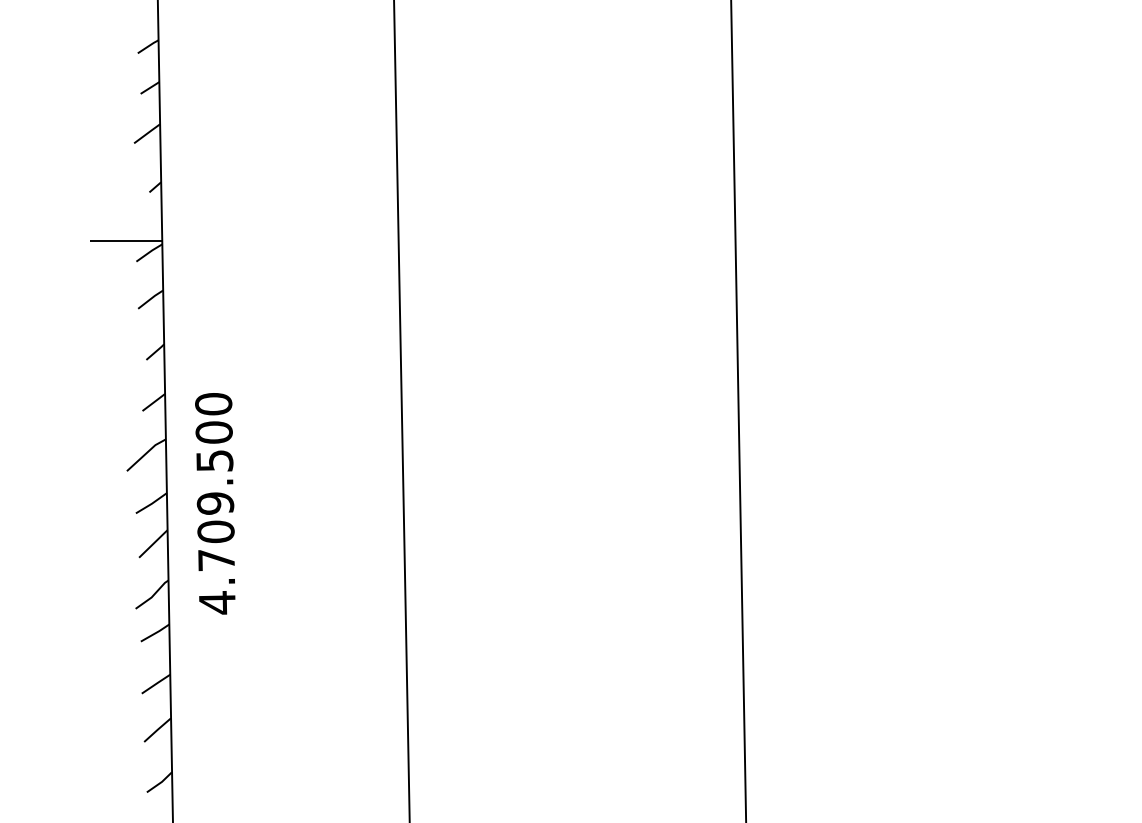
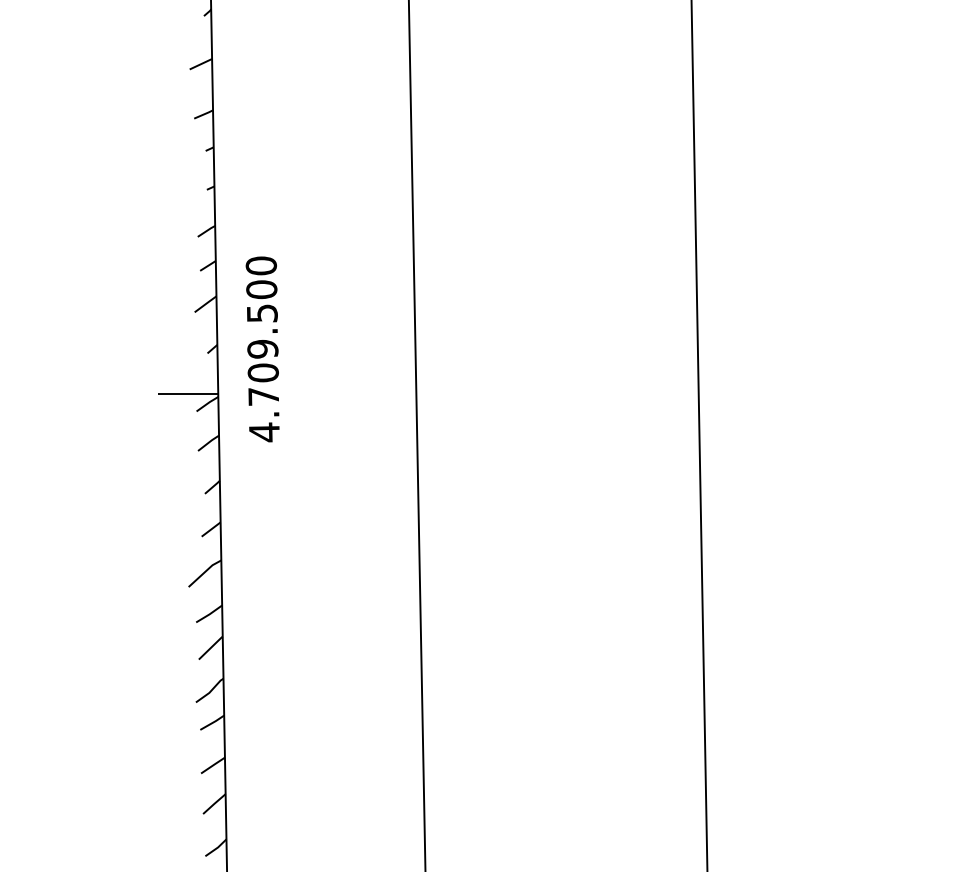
text: (215, 503) -> (262, 349), moved

